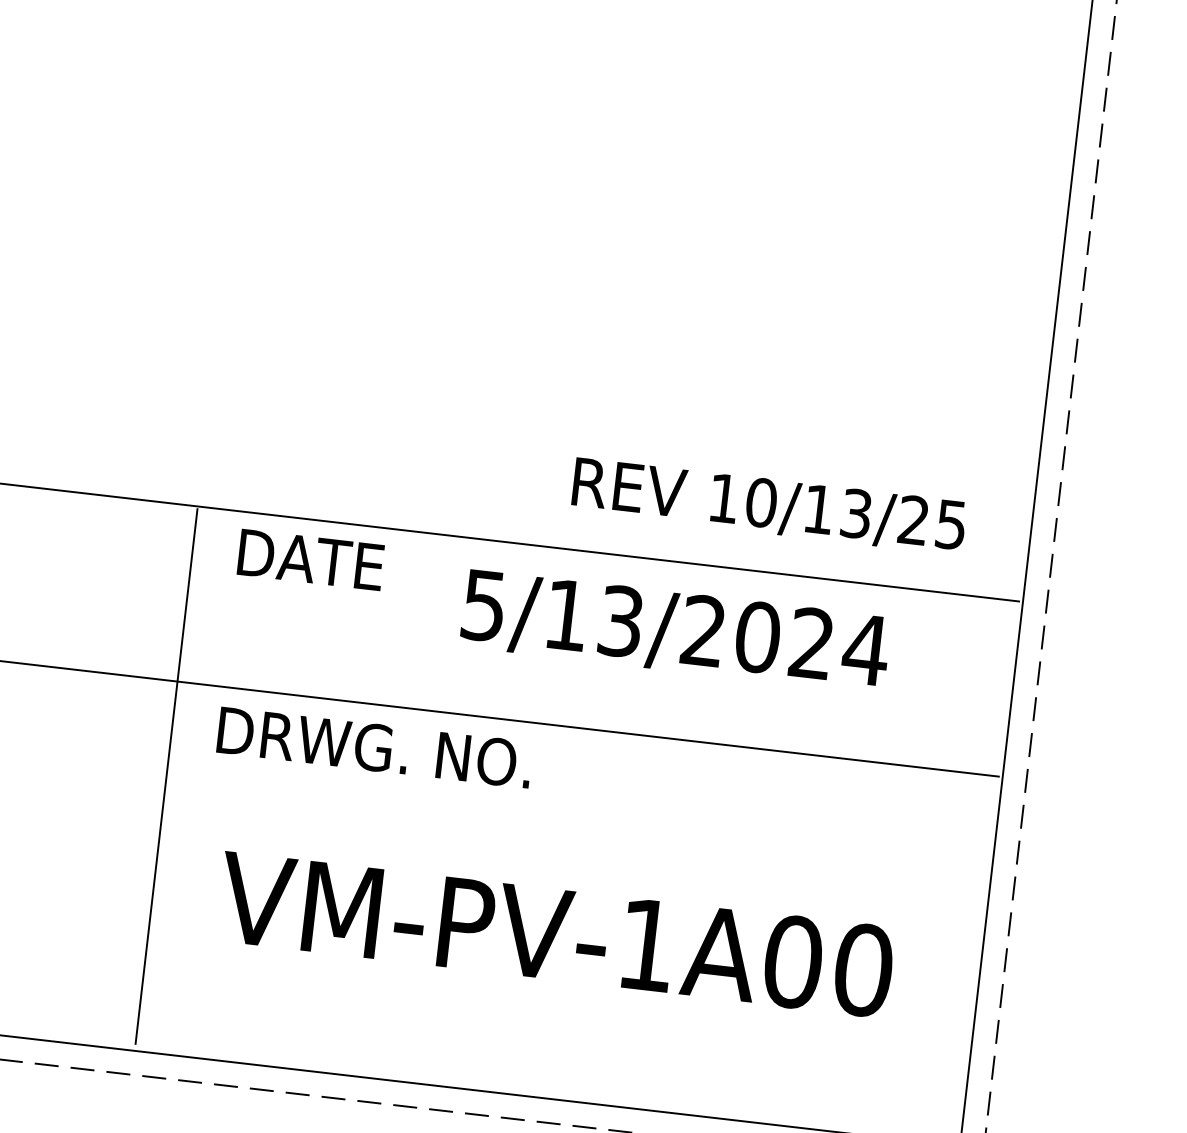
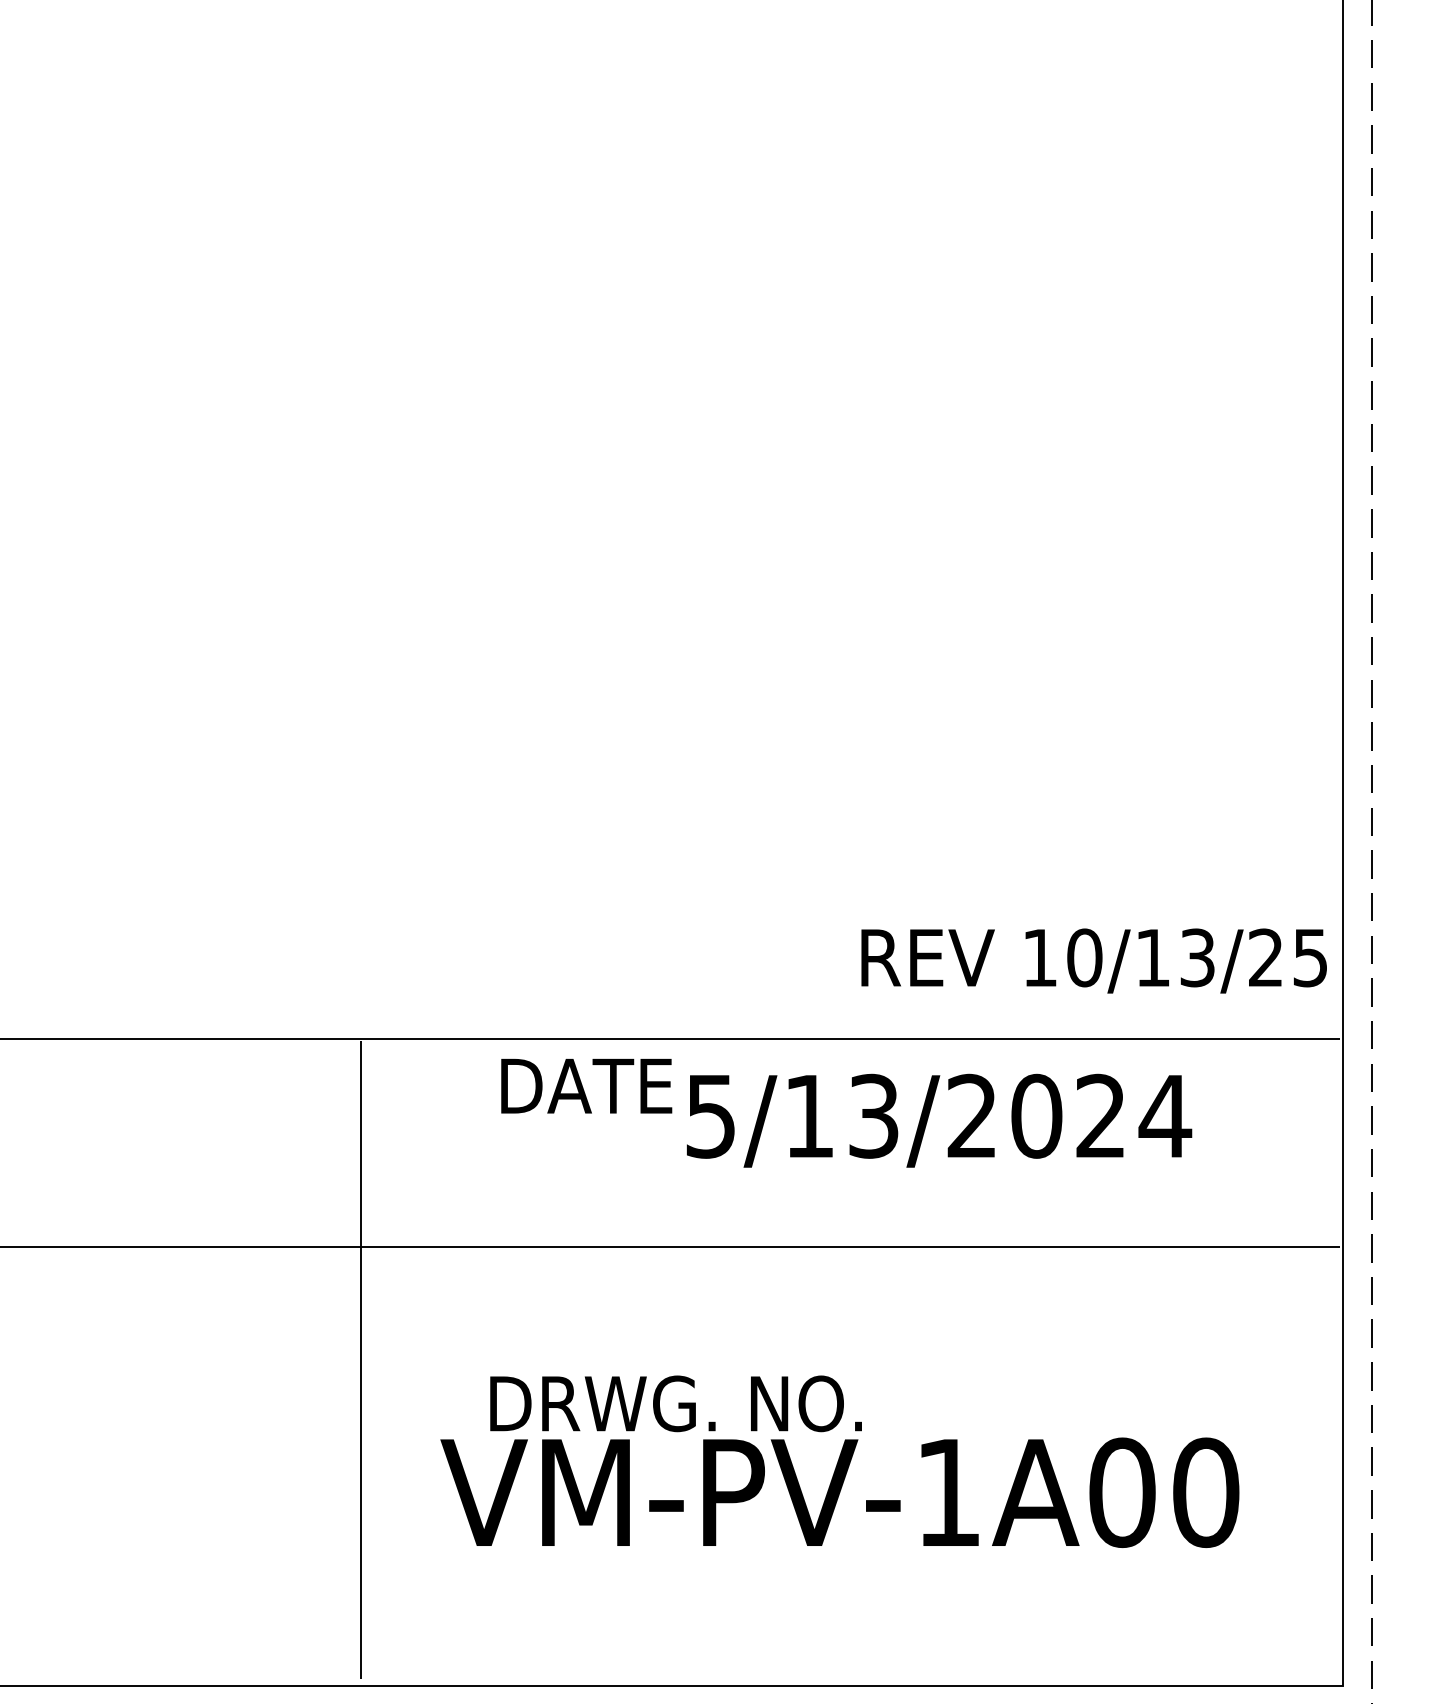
text: (768, 505) -> (1093, 960), moved
text: (310, 560) -> (586, 1086), moved
text: (374, 747) -> (675, 1403), moved

